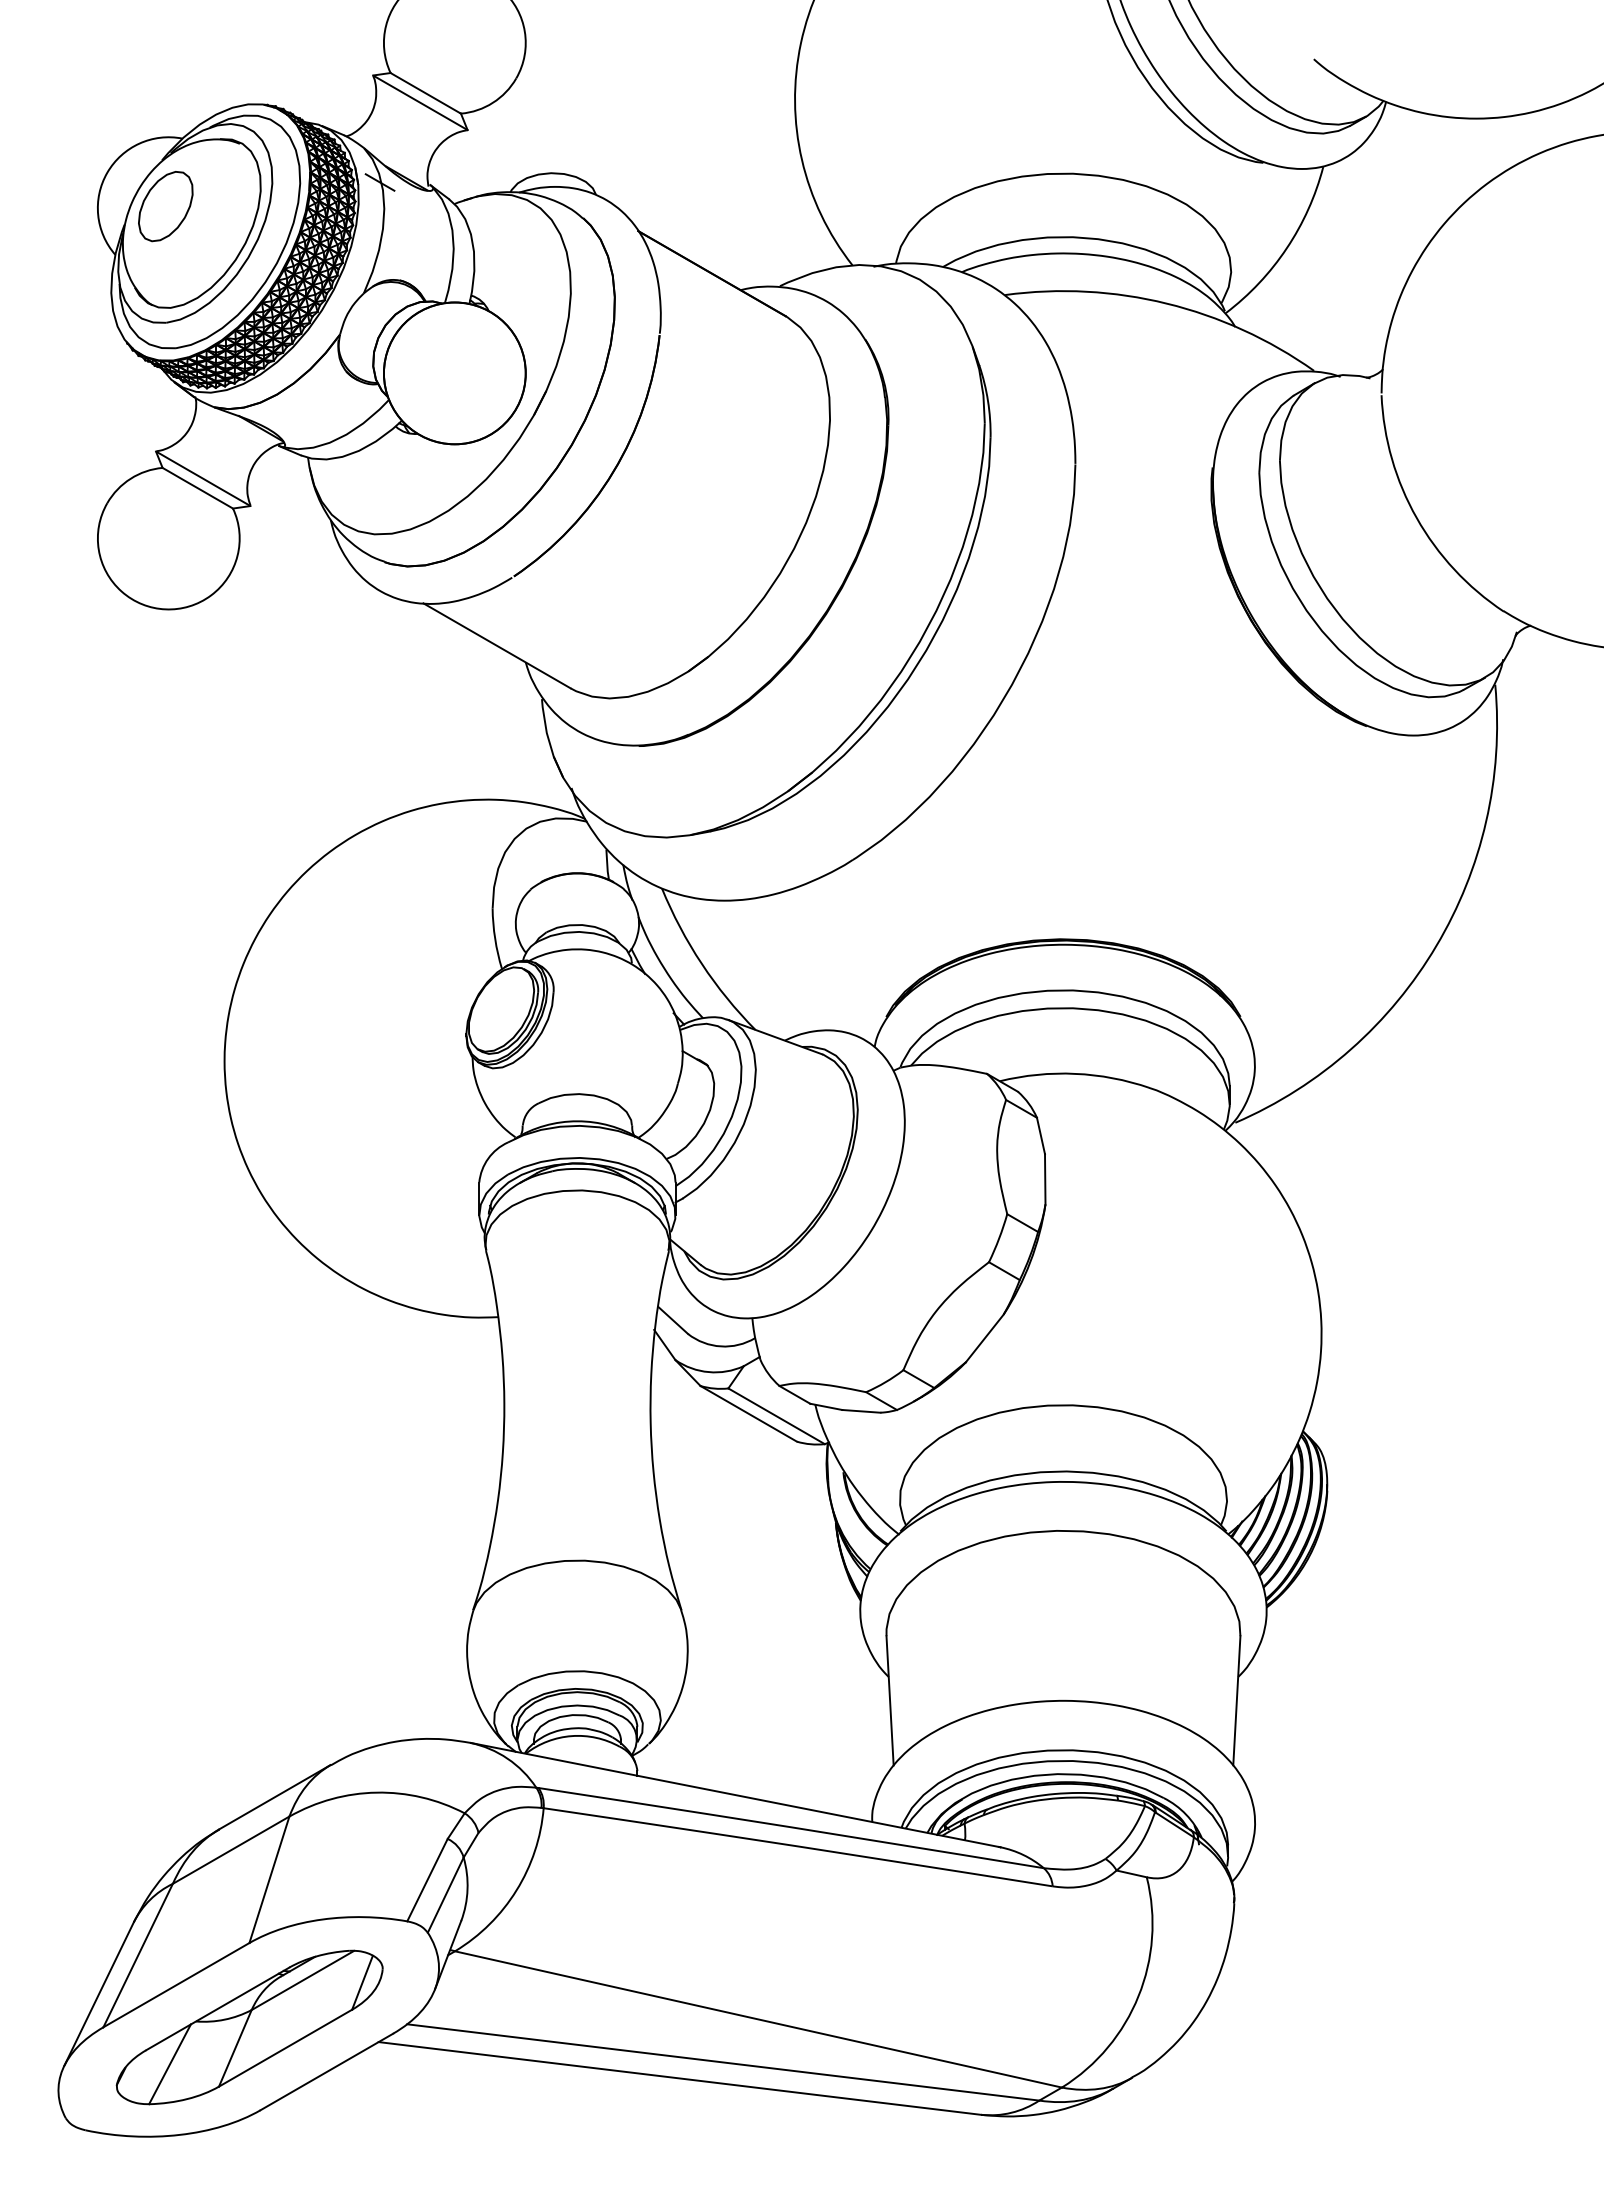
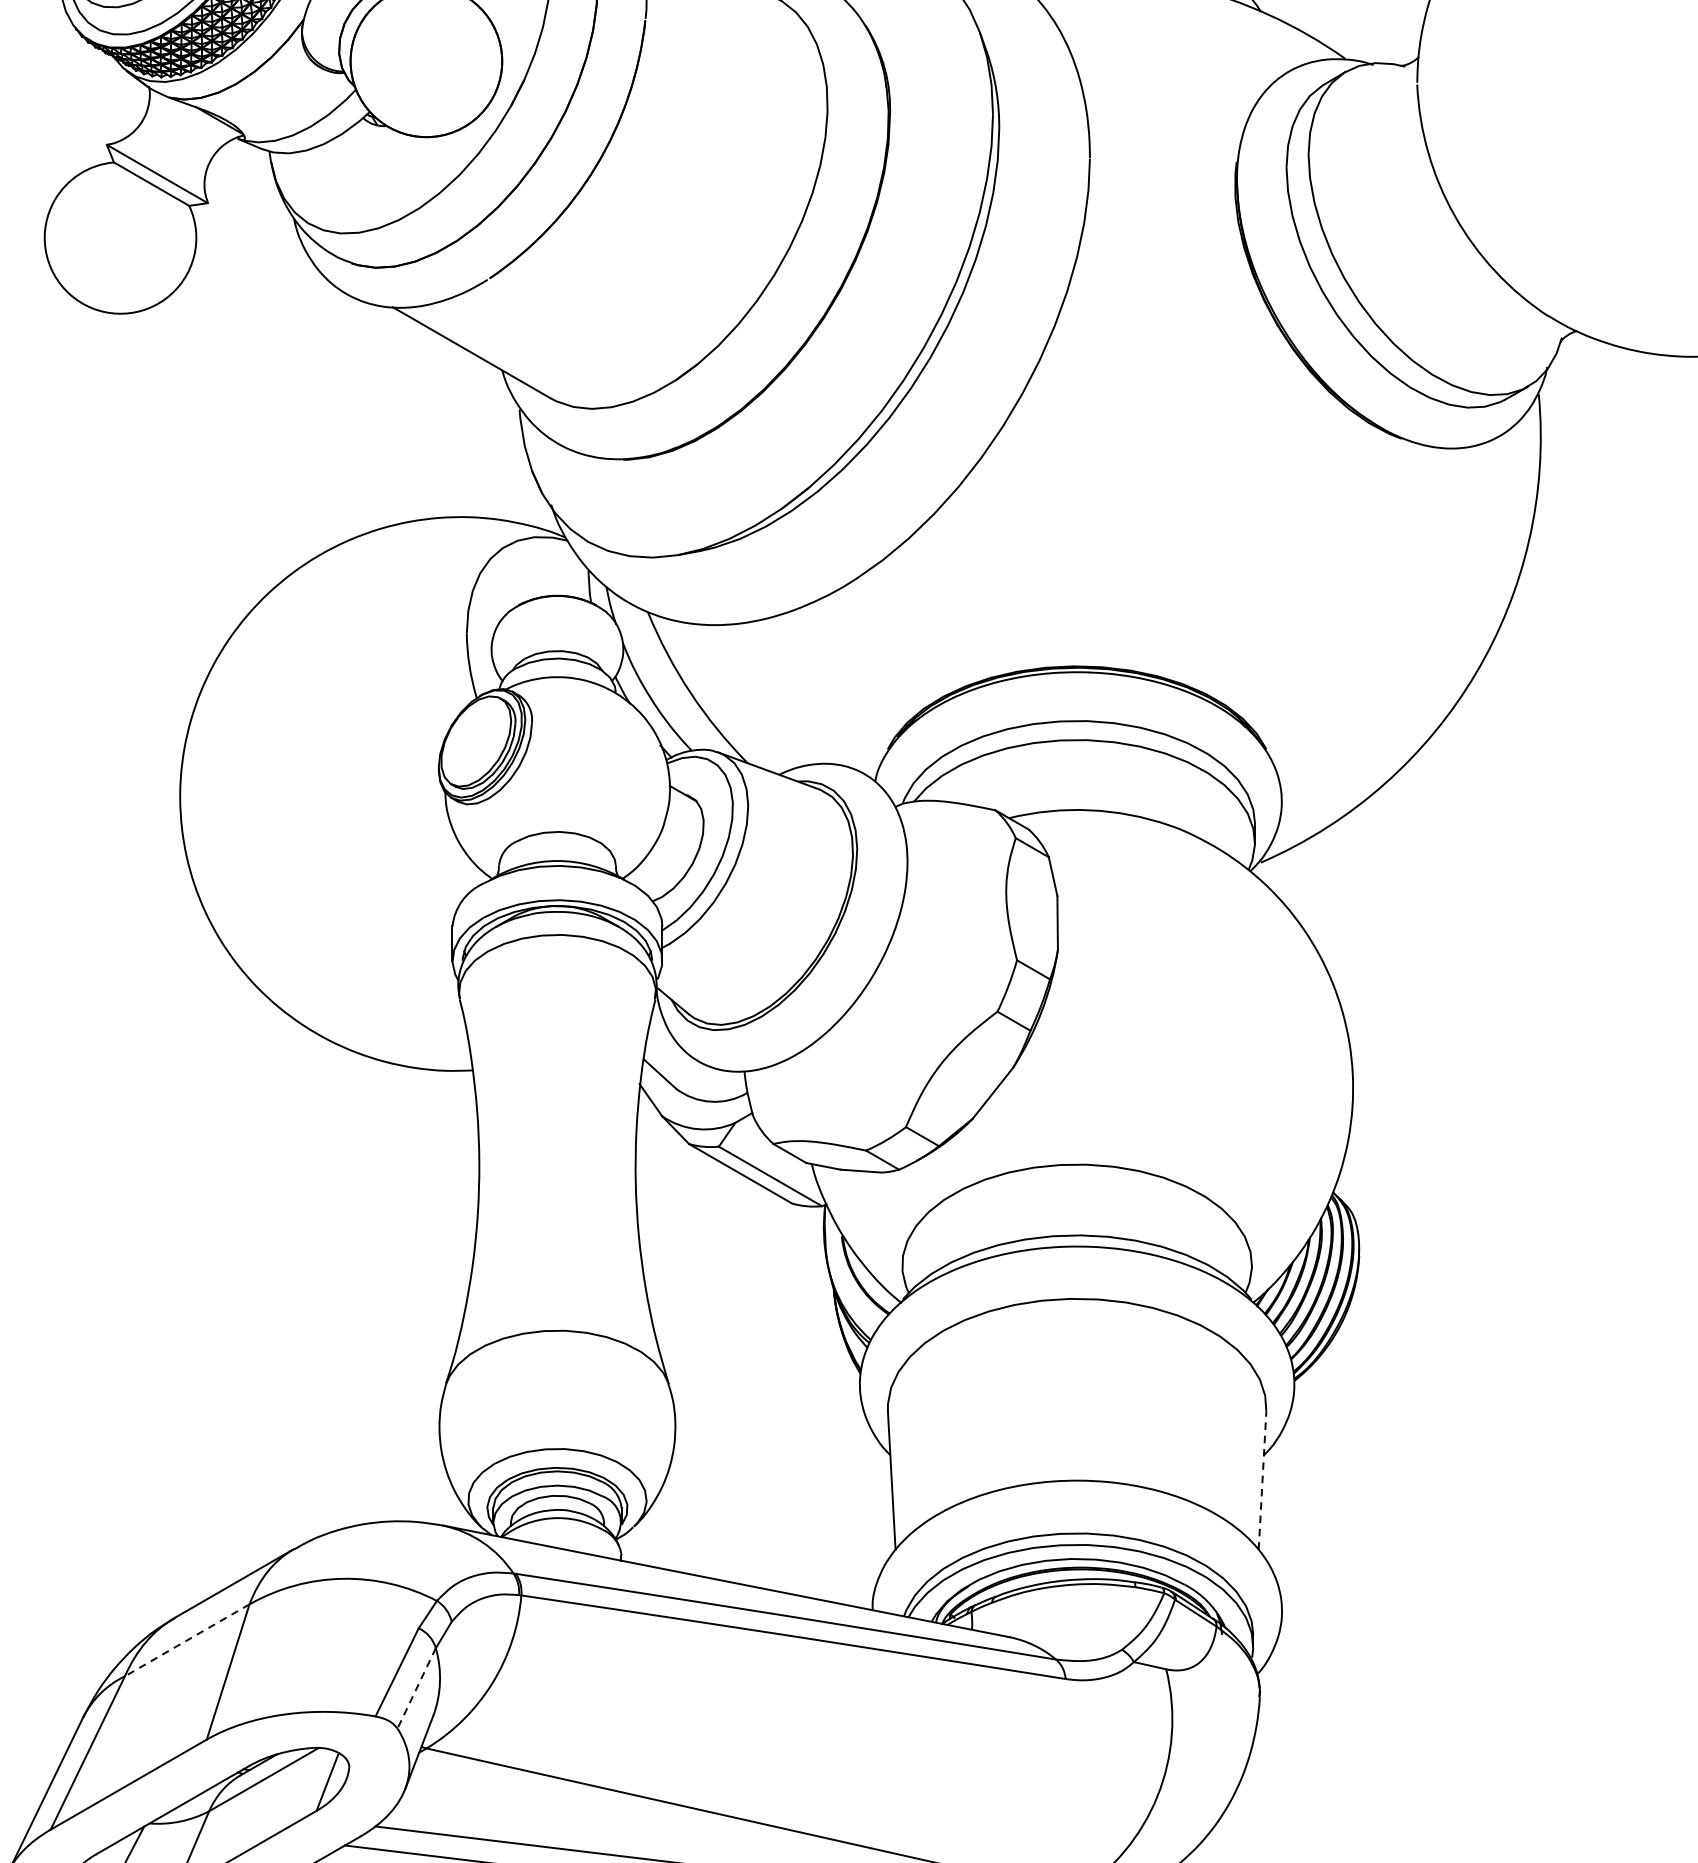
line: (1236, 1700) -> (1262, 1480), solid -> dashed
line: (230, 1850) -> (186, 1640), solid -> dashed
line: (445, 1895) -> (416, 1688), solid -> dashed

